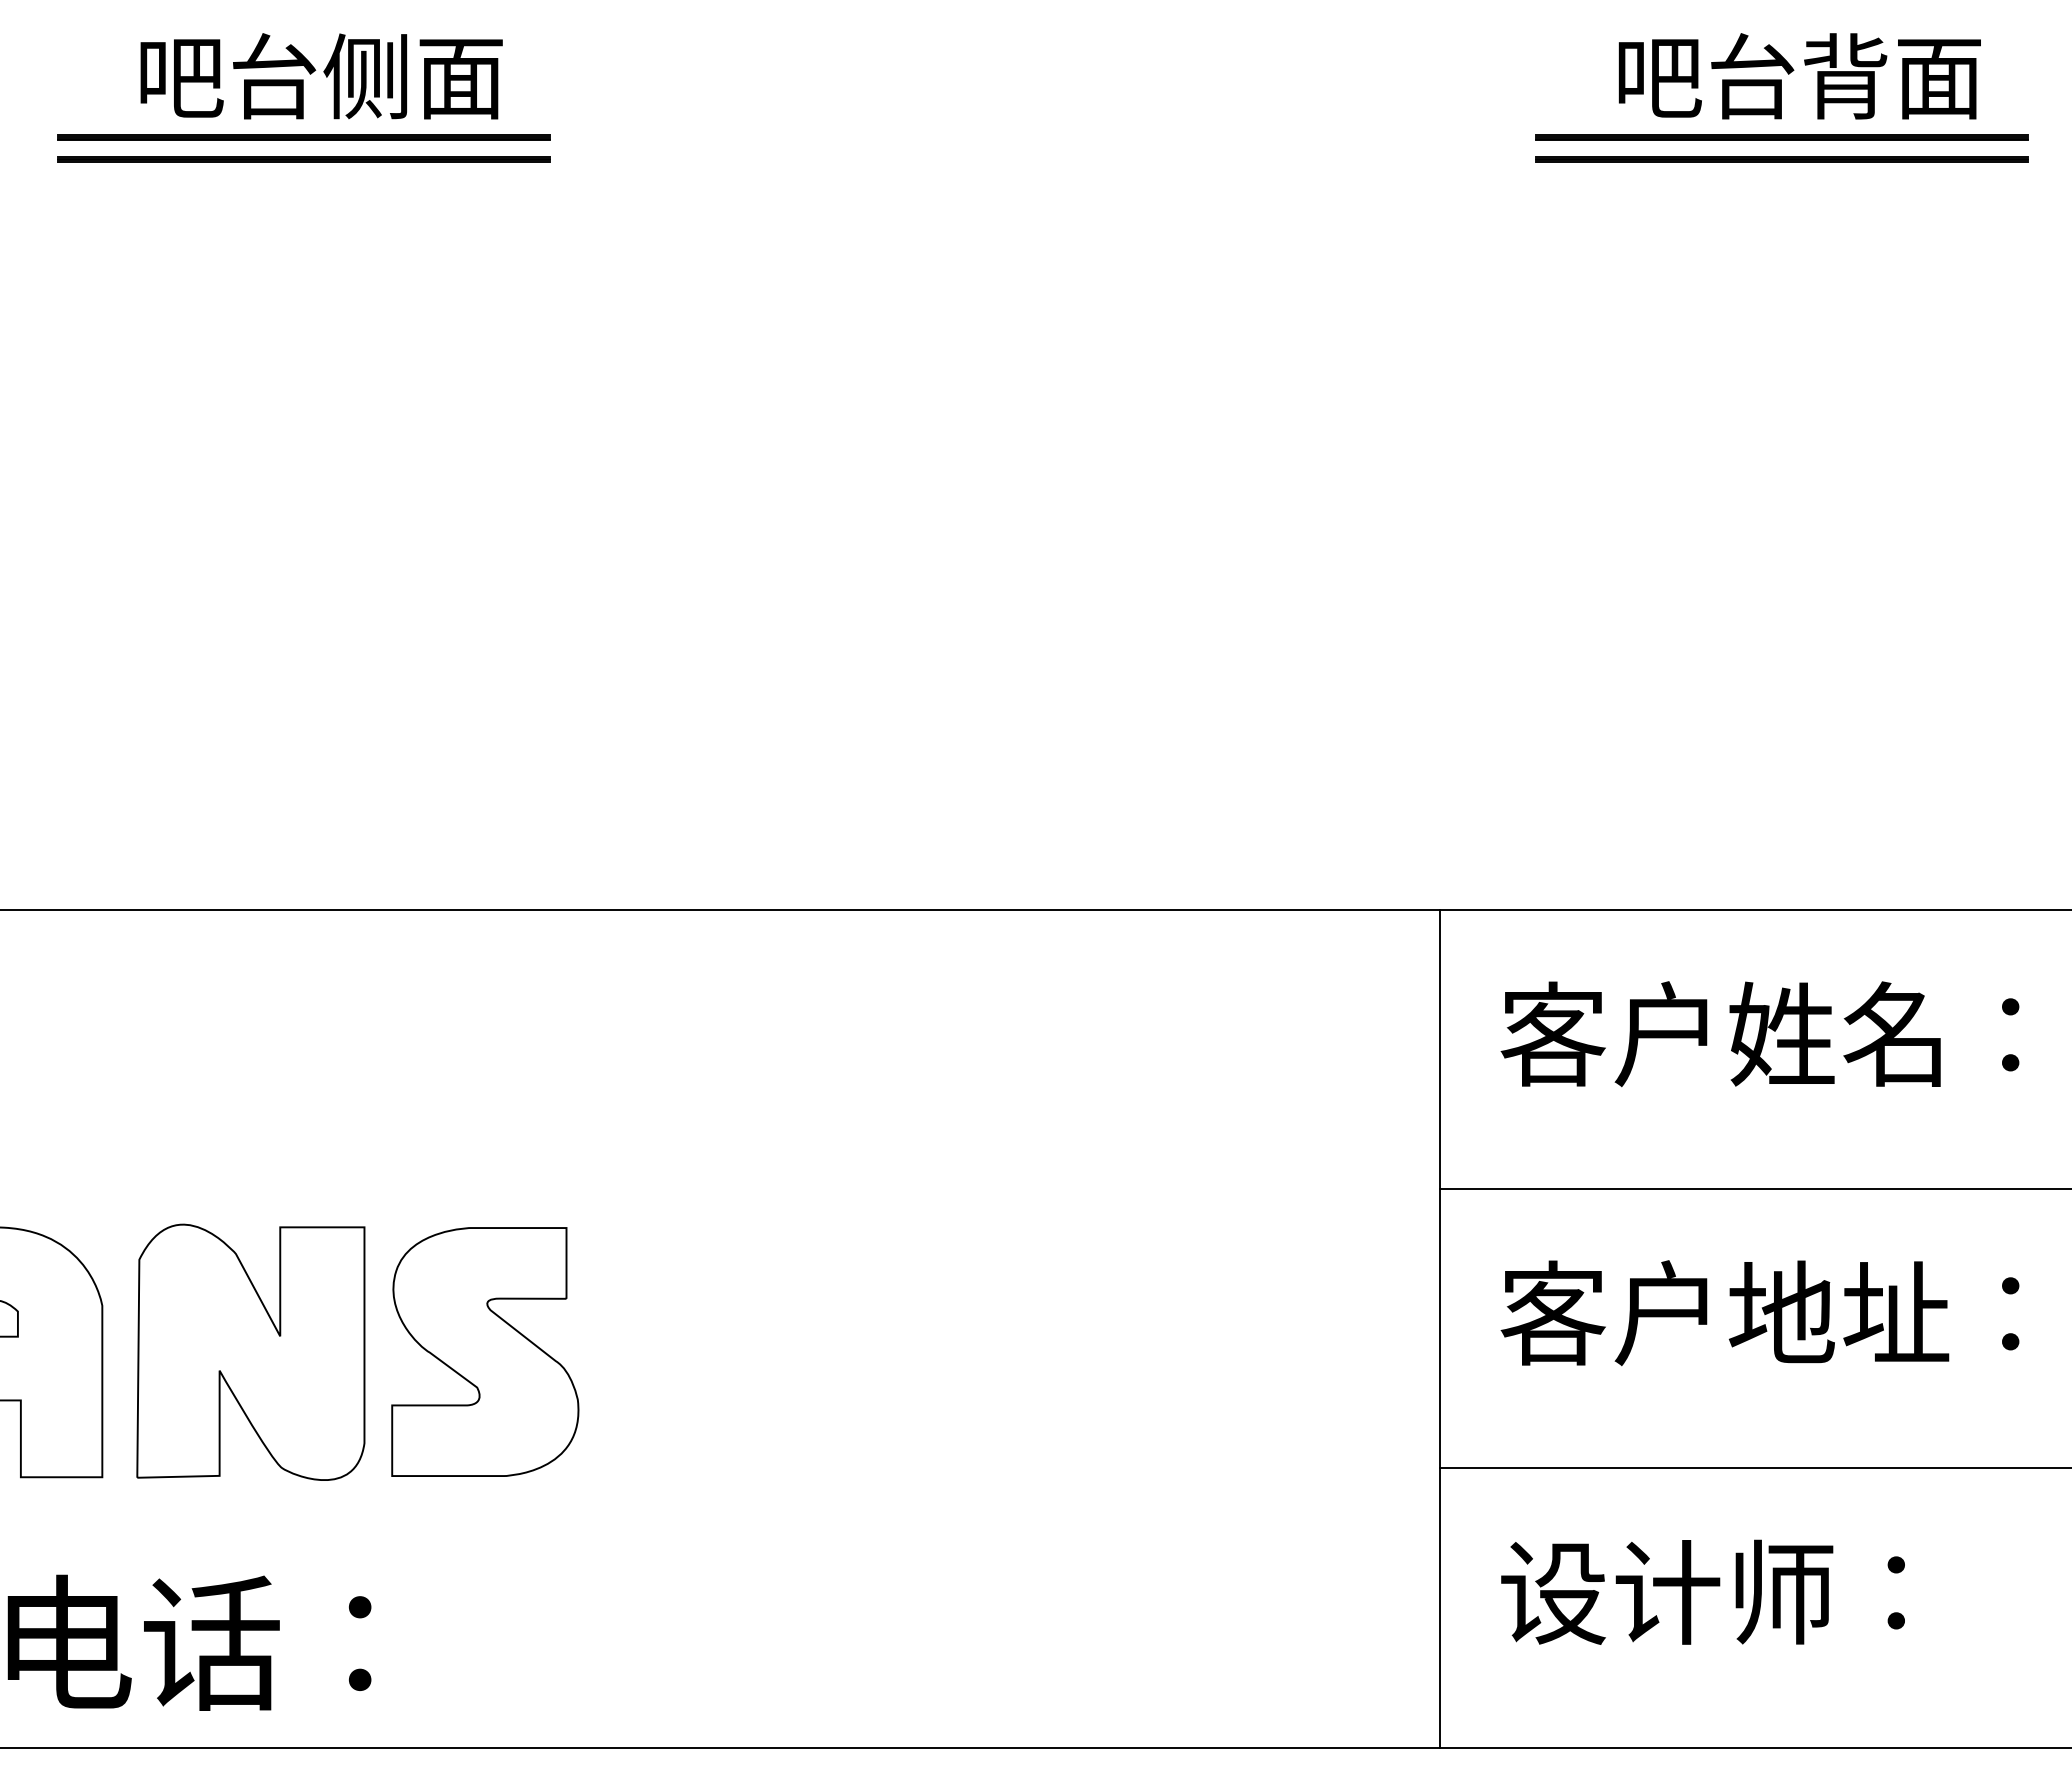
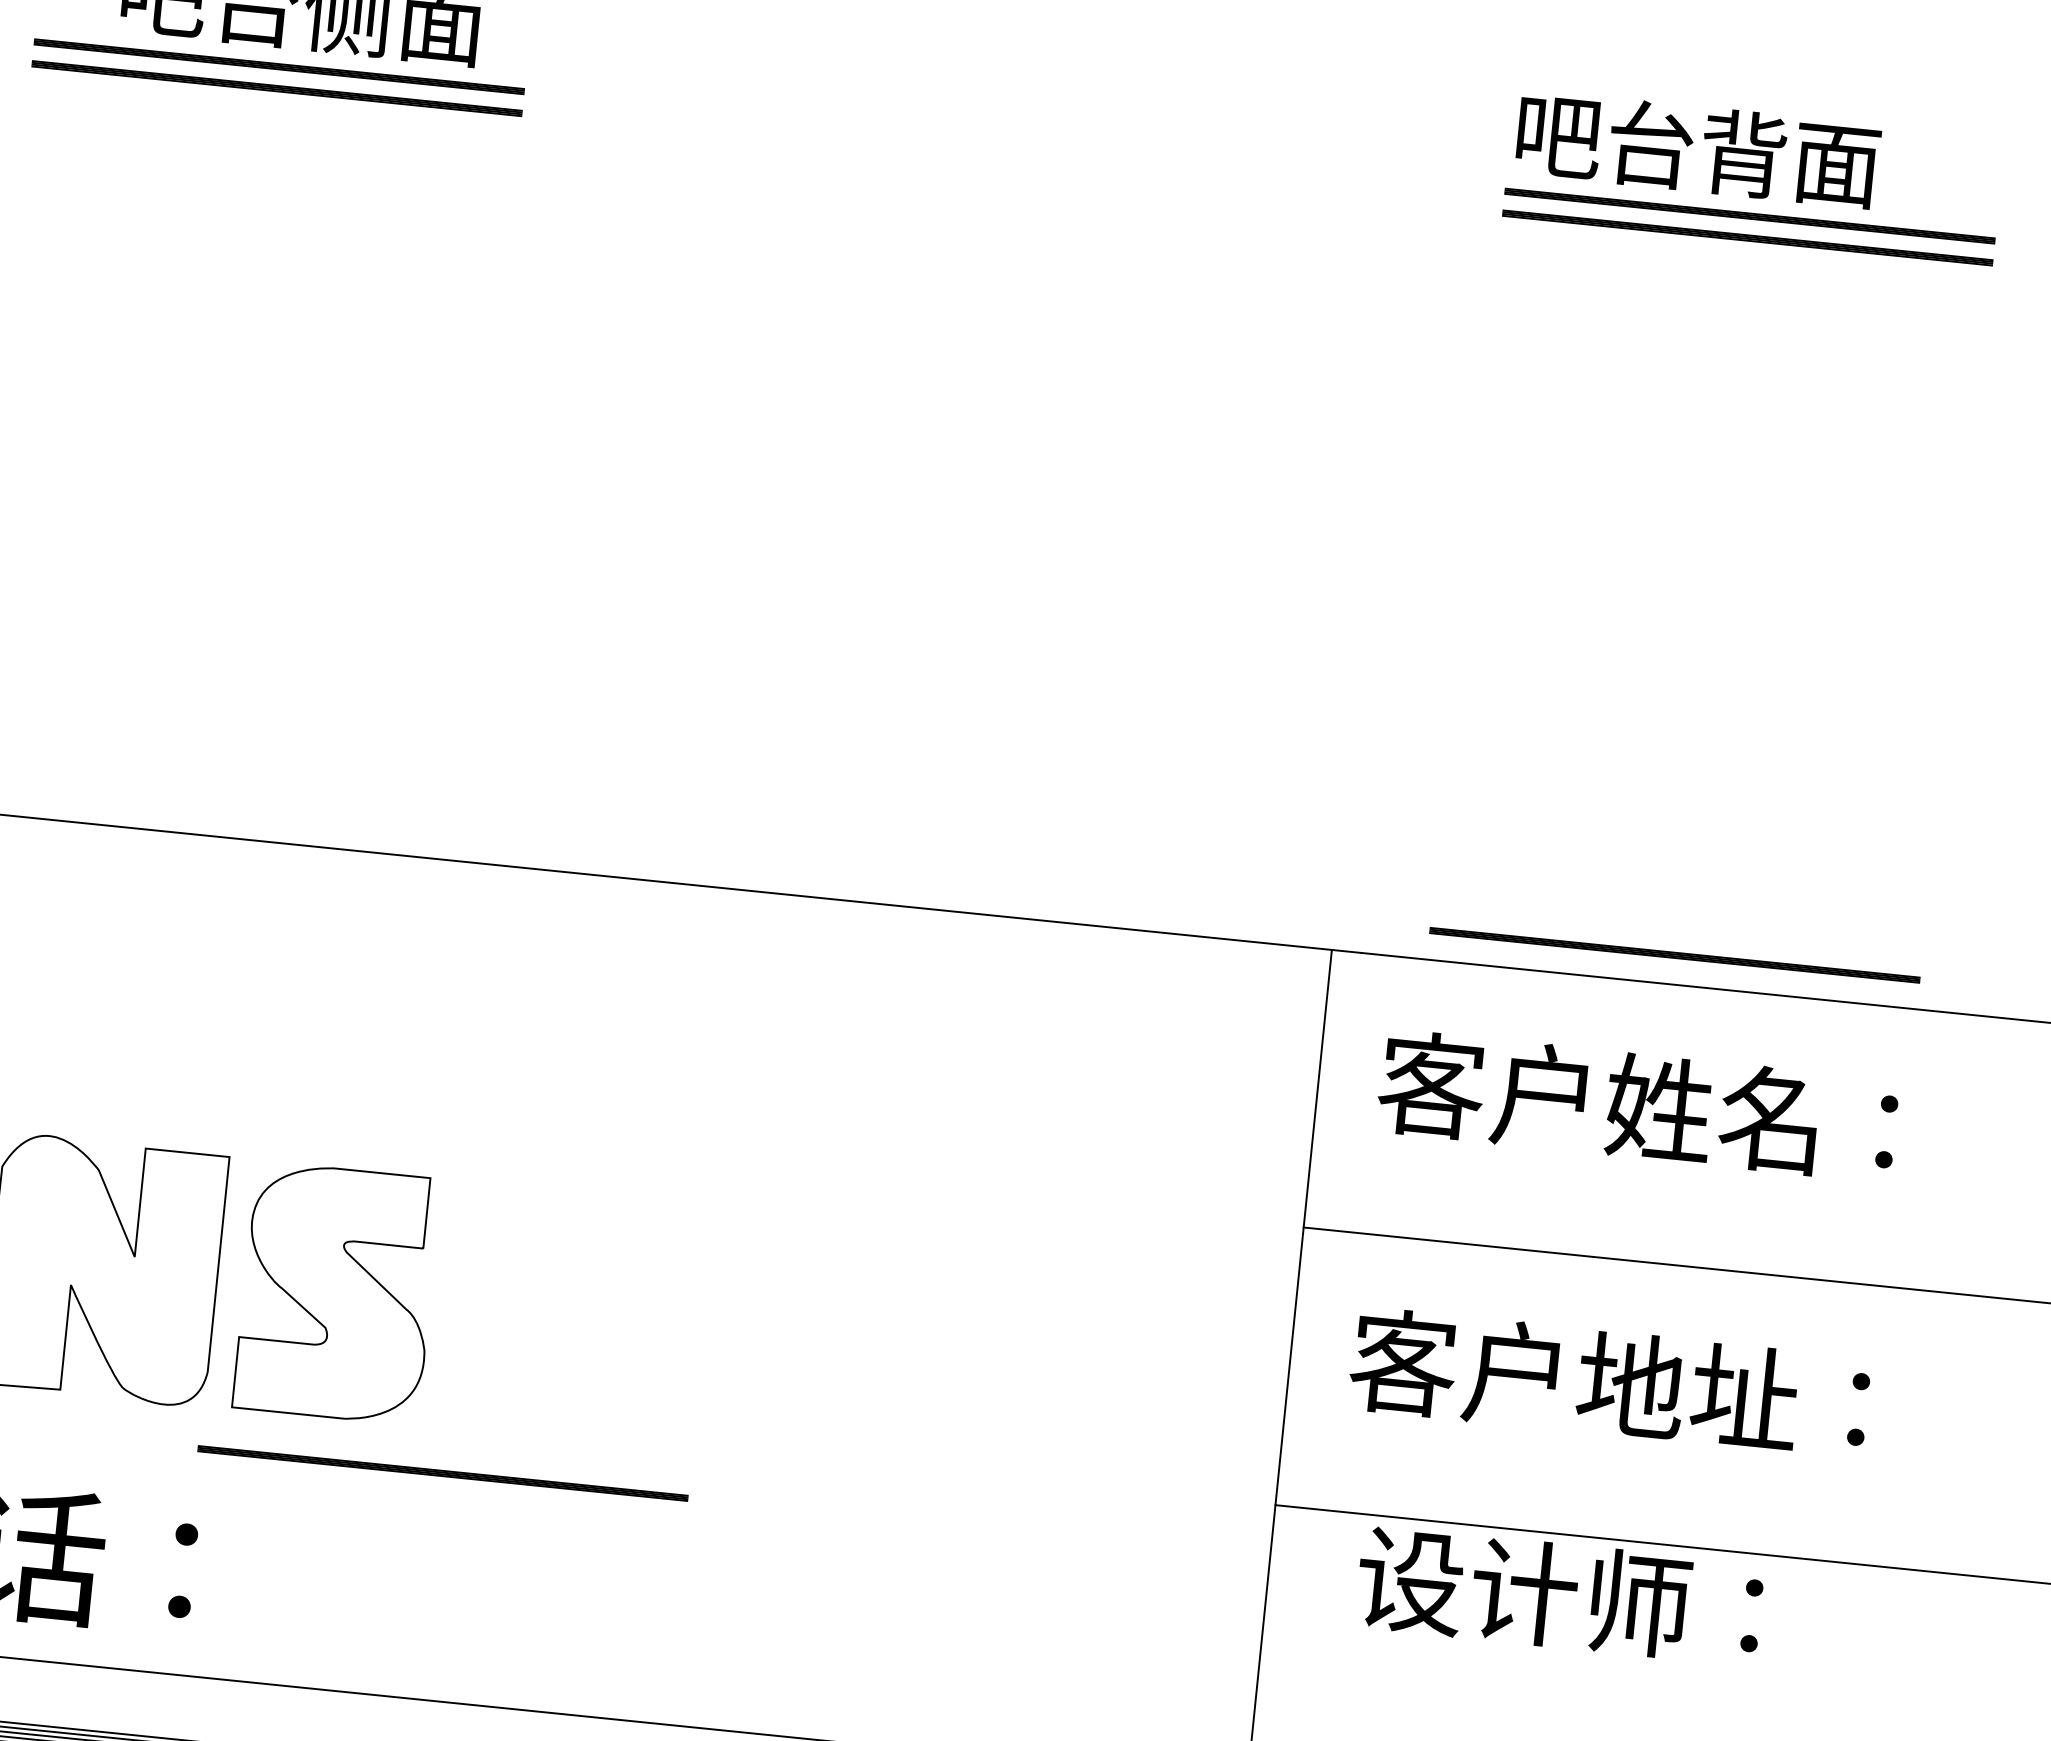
text: (1799, 76) -> (1697, 149), moved
part: (1781, 880) -> (1674, 955), added
part: (608, 1520) -> (442, 1473), added
text: (1702, 1591) -> (1559, 1594), moved

